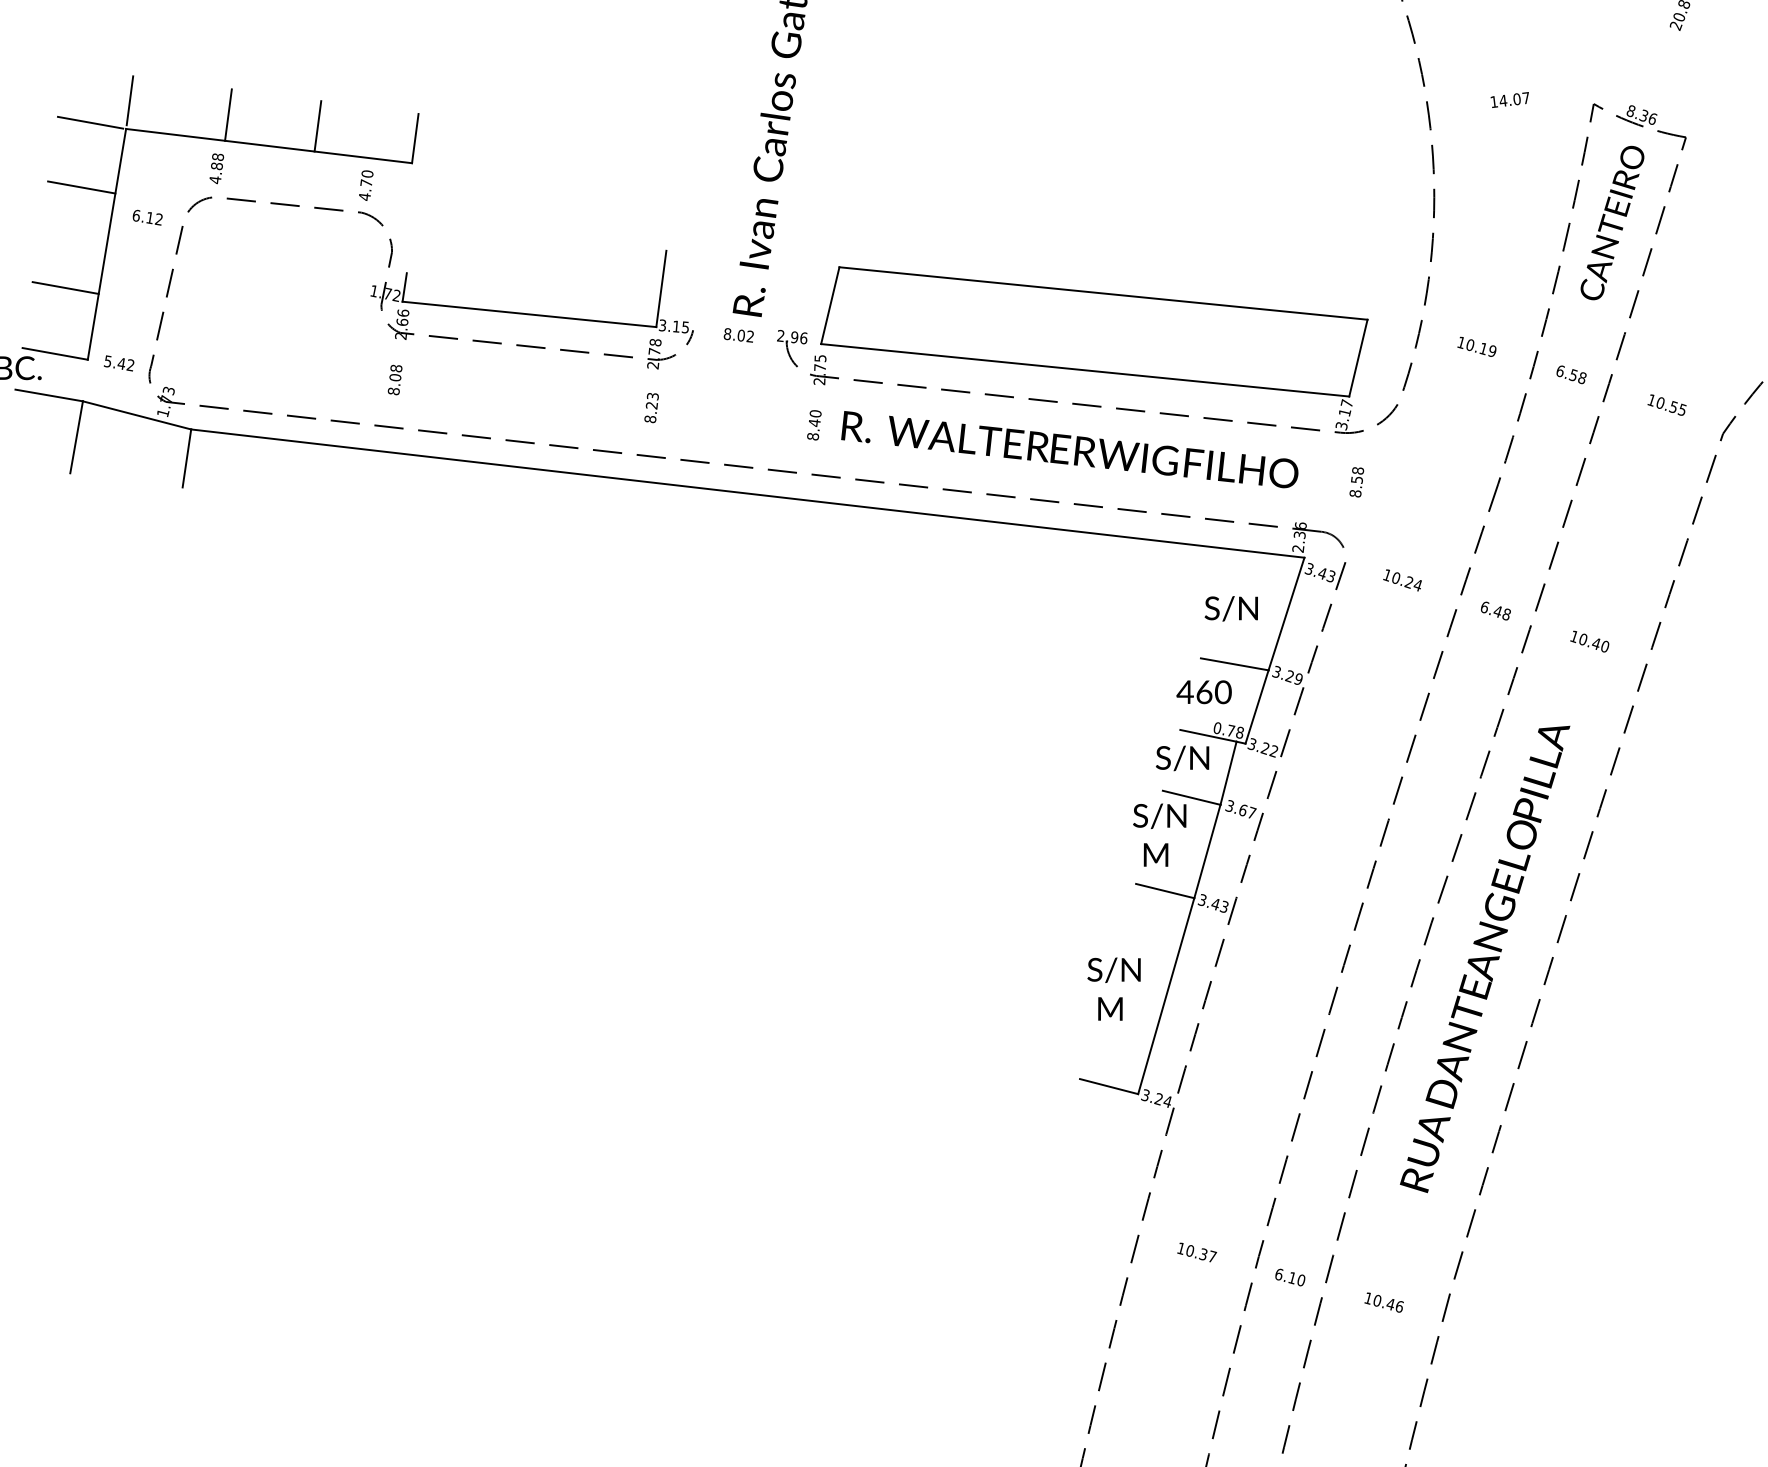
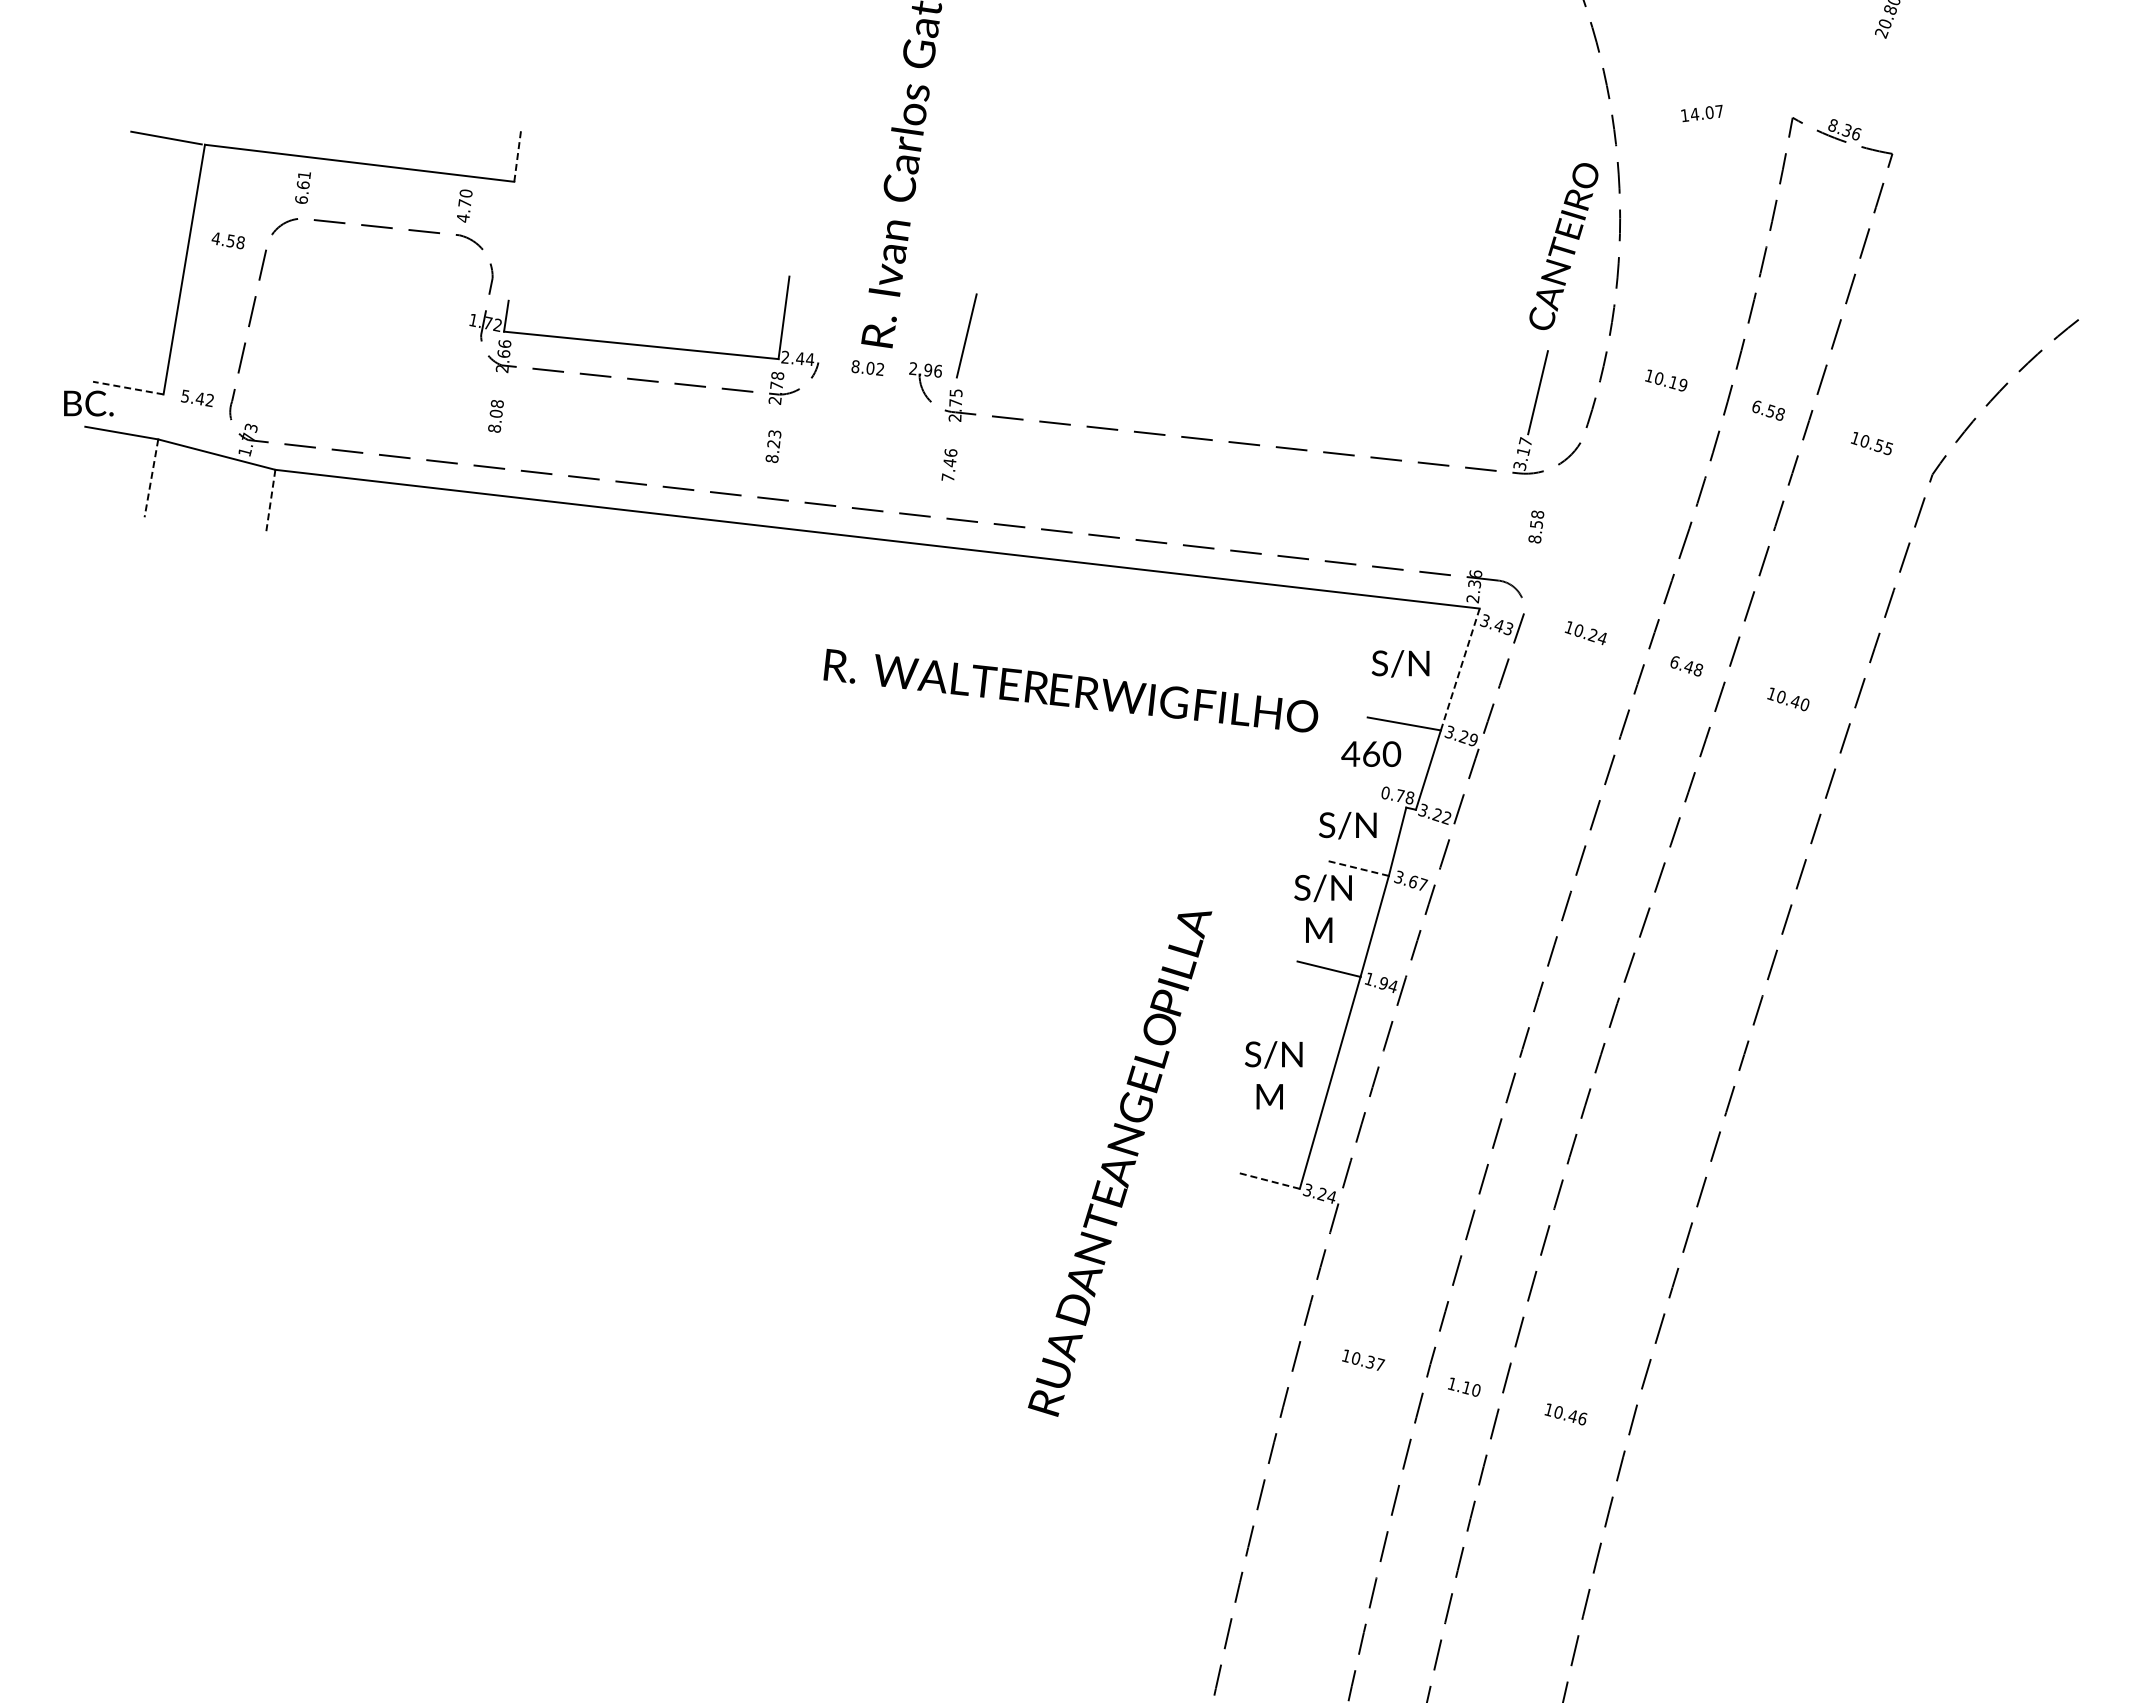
line: (129, 100) -> (208, 113), removed
line: (228, 114) -> (315, 129), removed
line: (317, 125) -> (412, 141), removed
line: (415, 138) -> (517, 155), solid -> dashed
text: (216, 168) -> (302, 187), 4.88 -> 6.61
line: (81, 186) -> (156, 207), removed
text: (146, 217) -> (227, 240), 6.12 -> 4.58
text: (1612, 223) -> (1563, 246), moved
line: (65, 287) -> (139, 316), removed
line: (1102, 293) -> (1261, 322), removed
text: (673, 326) -> (797, 358), 3.15 -> 2.44
line: (55, 354) -> (128, 388), solid -> dashed
line: (1085, 369) -> (1242, 405), removed
text: (814, 425) -> (949, 465), 8.40 -> 7.46
line: (76, 437) -> (151, 478), solid -> dashed
text: (1069, 449) -> (1070, 690), moved
line: (186, 458) -> (270, 501), solid -> dashed
line: (1286, 614) -> (1460, 669), solid -> dashed
line: (1208, 735) -> (1375, 800), removed
line: (1191, 797) -> (1357, 868), solid -> dashed
text: (1212, 903) -> (1380, 982), 3.43 -> 1.94
text: (1485, 958) -> (1120, 1163), moved
line: (1109, 1086) -> (1268, 1180), solid -> dashed
text: (1279, 1274) -> (1452, 1383), 6.10 -> 1.10

